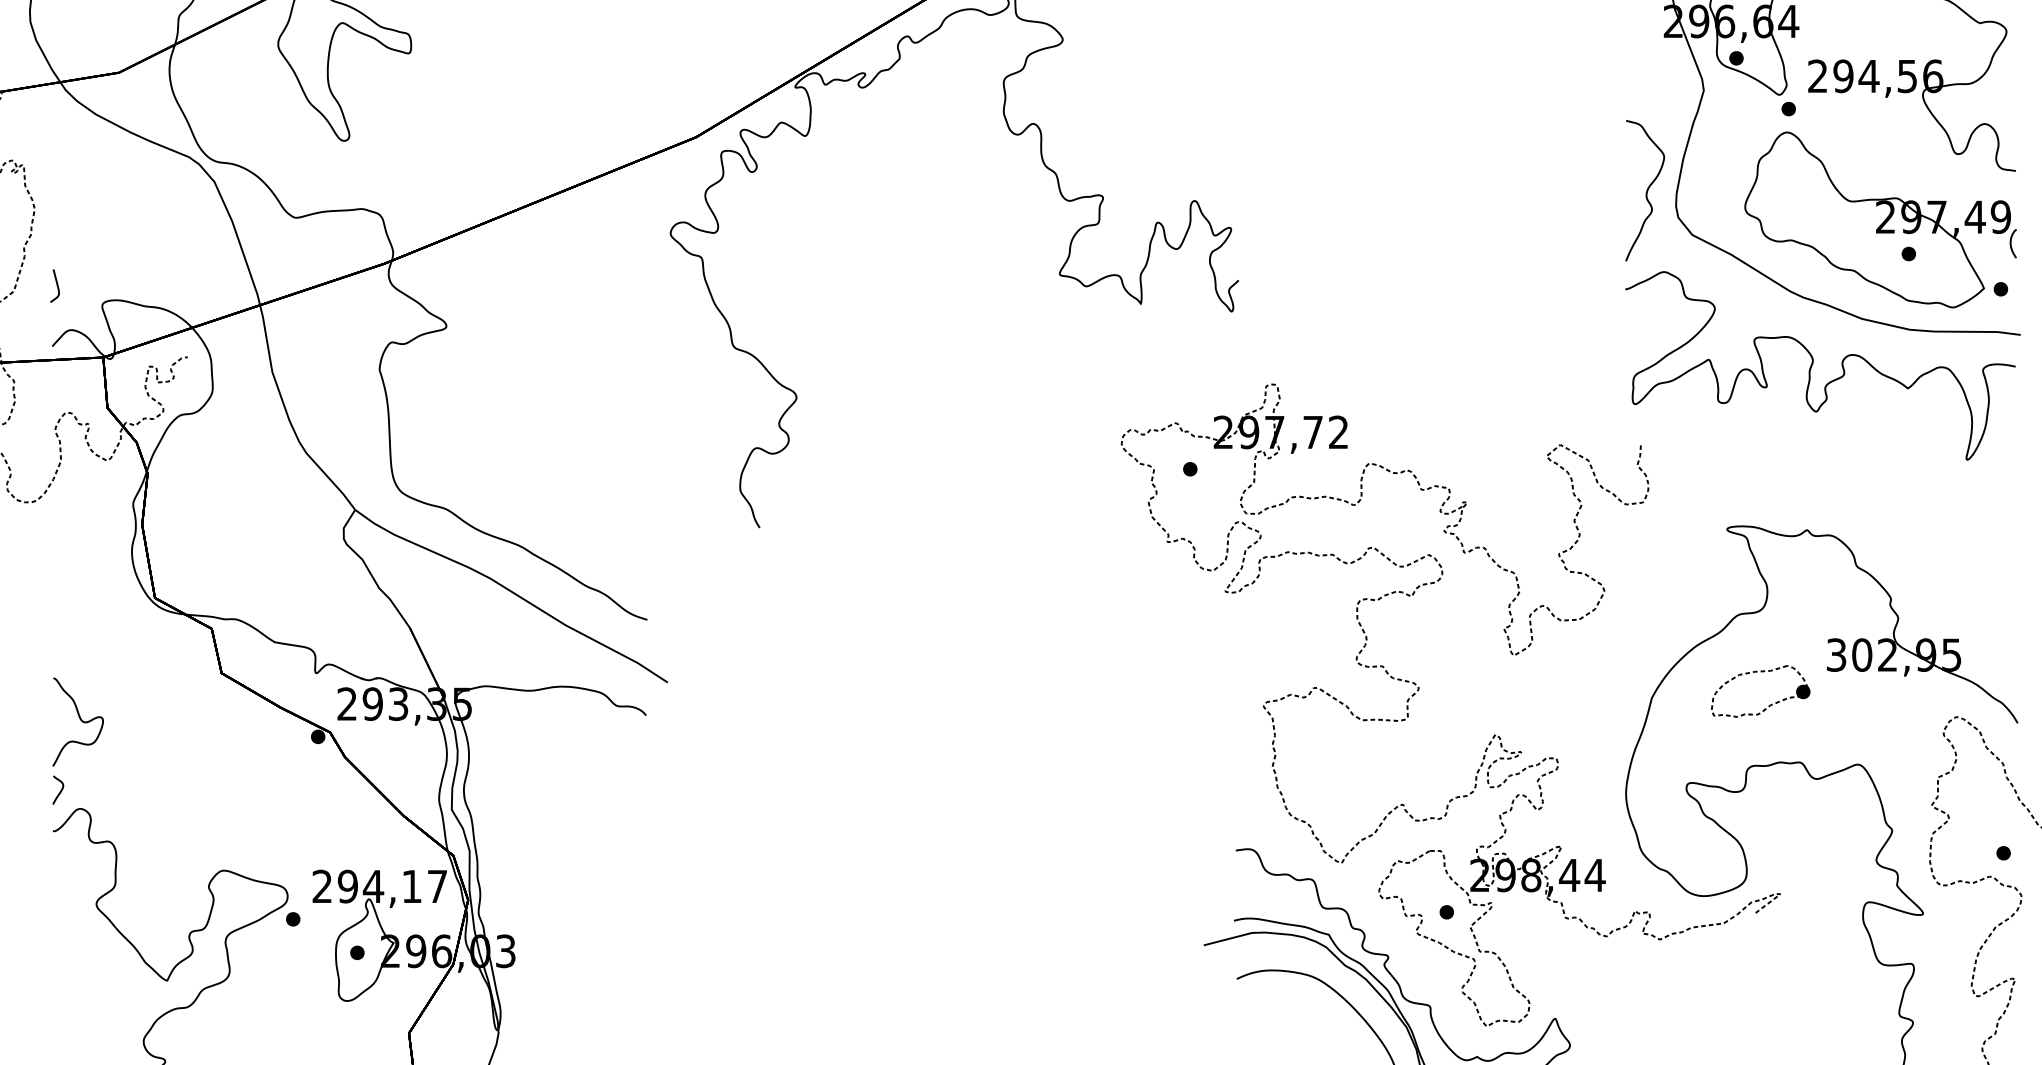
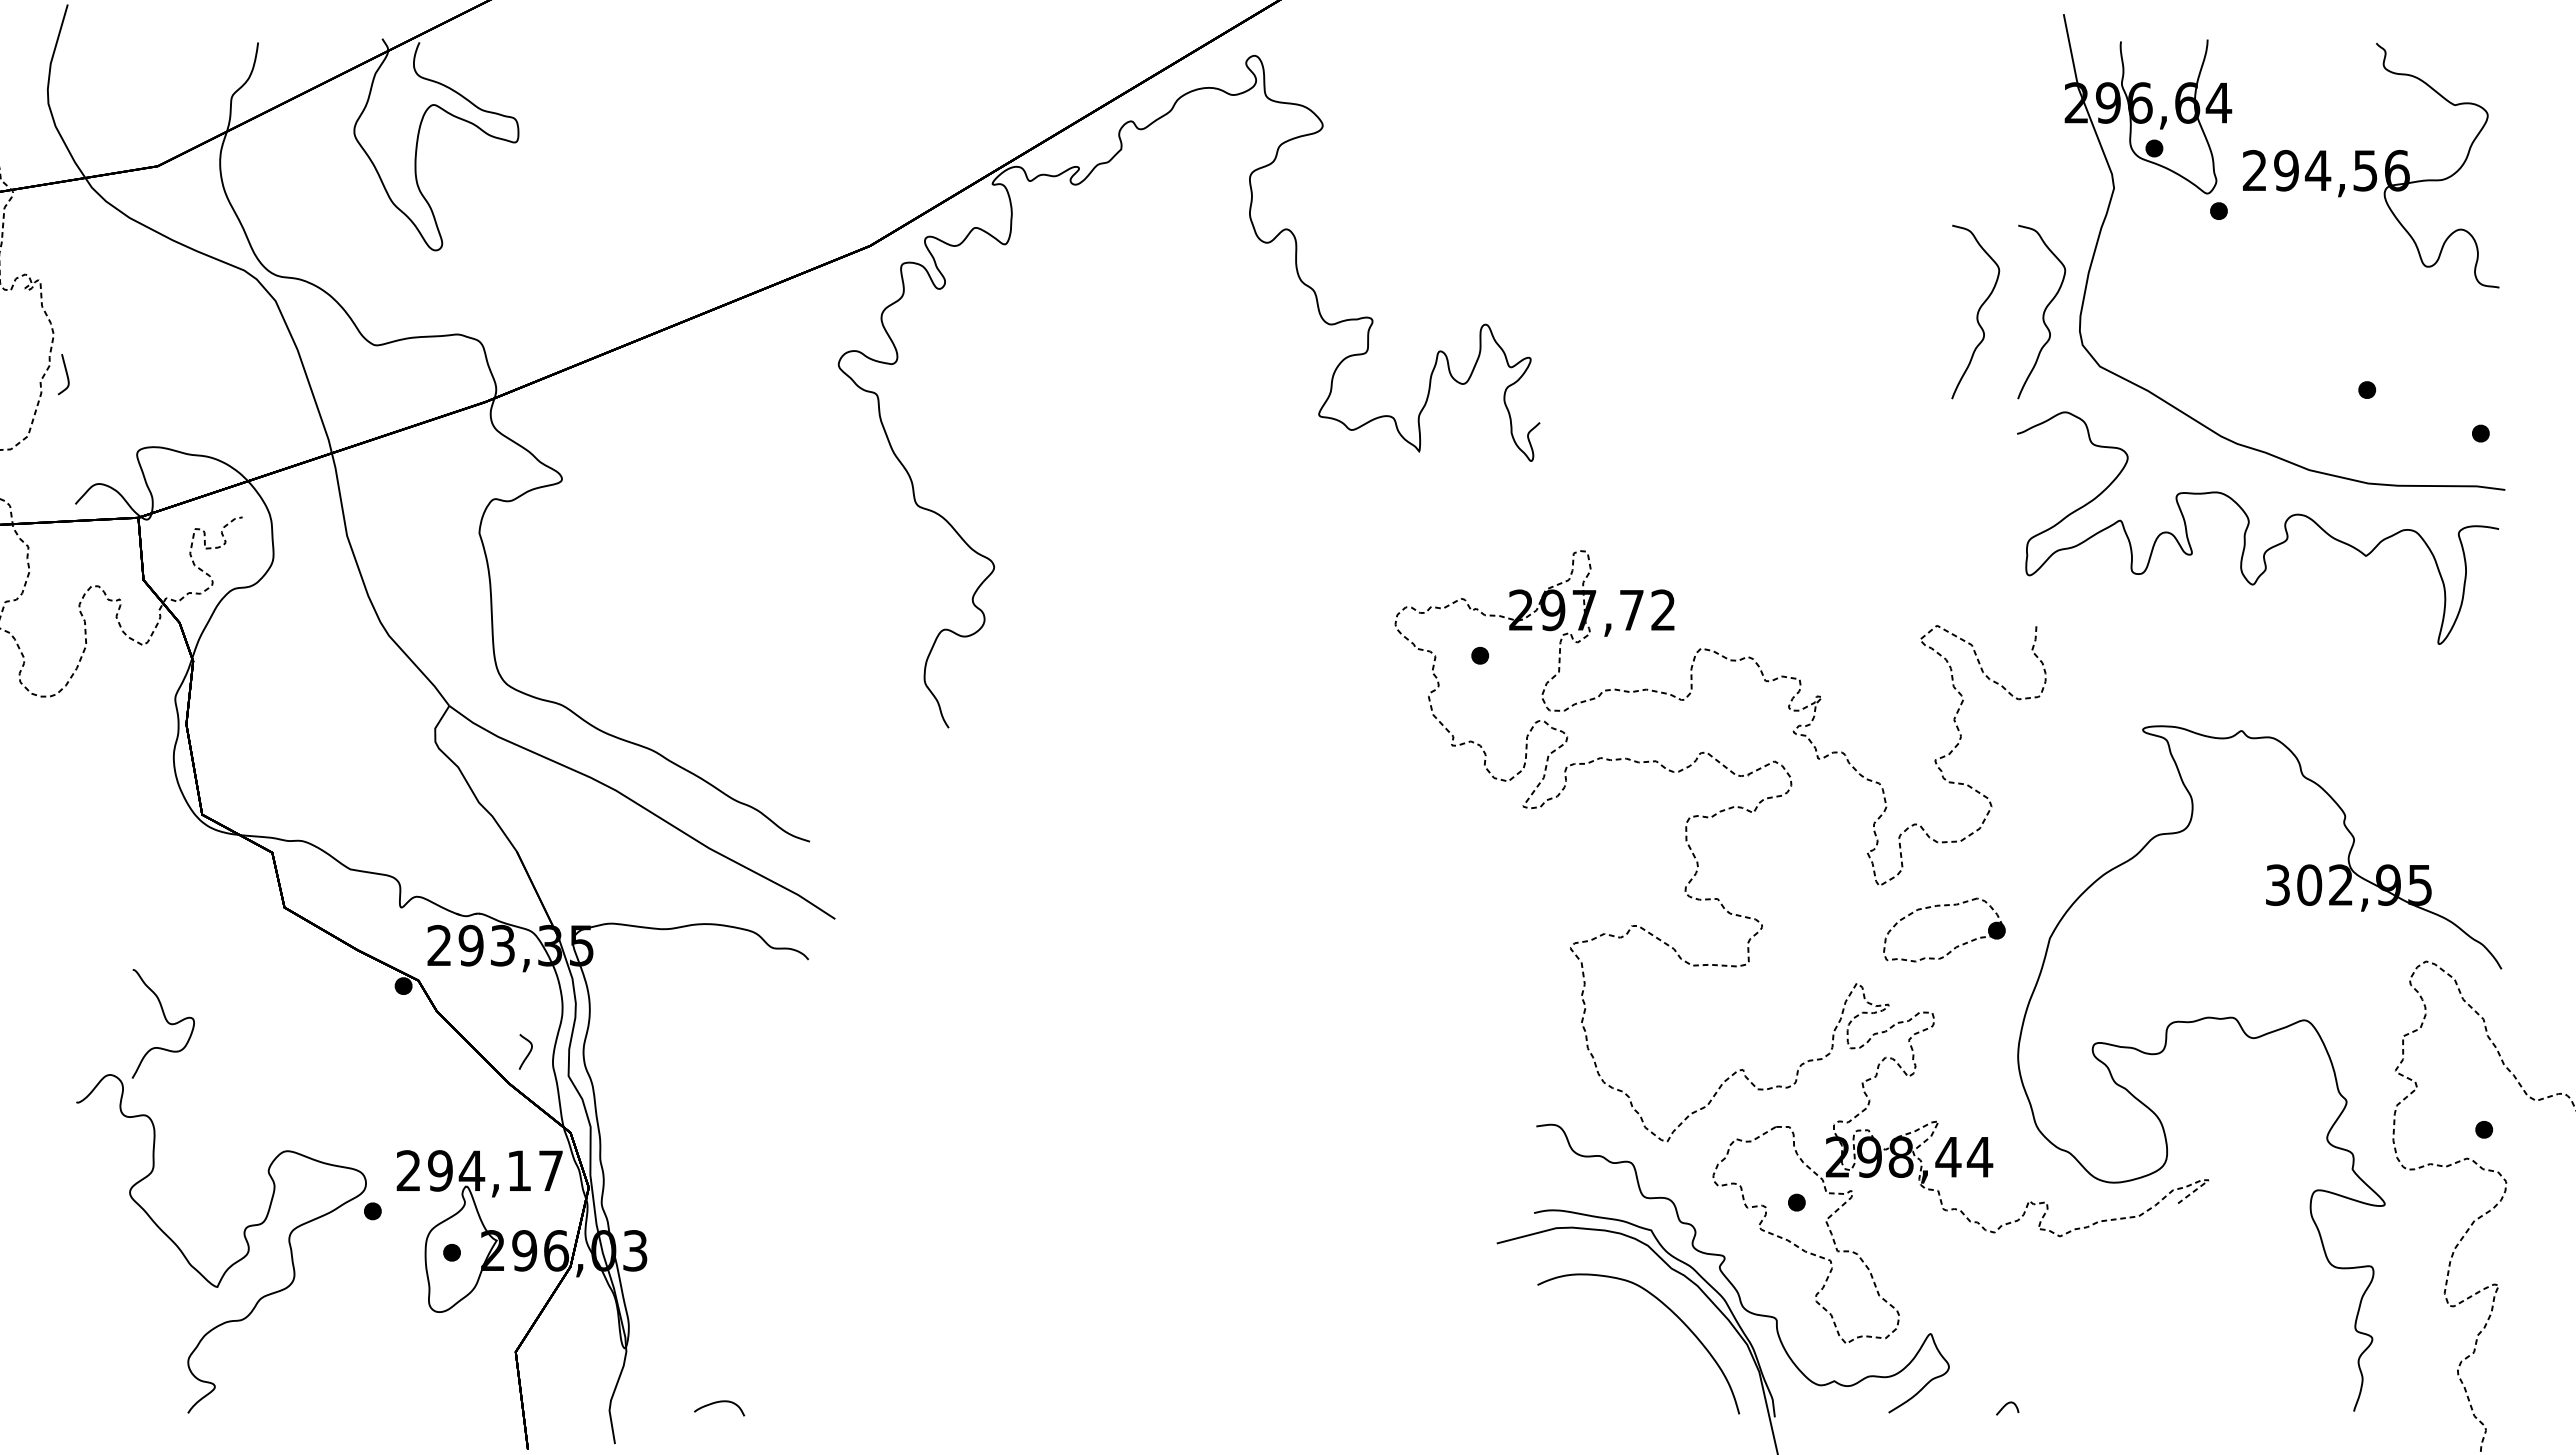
curve: (1593, 190) -> (1977, 311), added
part: (1880, 219) -> (2332, 347), removed
curve: (56, 284) -> (65, 372), moved
part: (1769, 704) -> (1955, 946), moved
curve: (80, 720) -> (166, 1022), moved
curve: (60, 790) -> (528, 1052), moved

